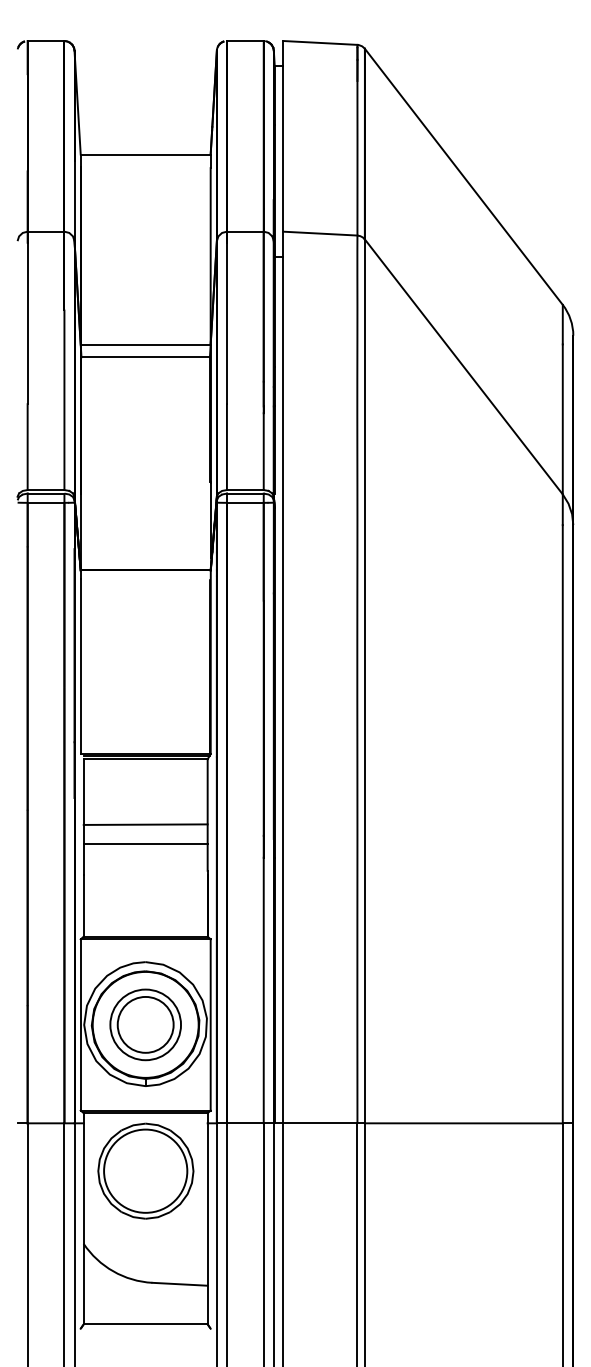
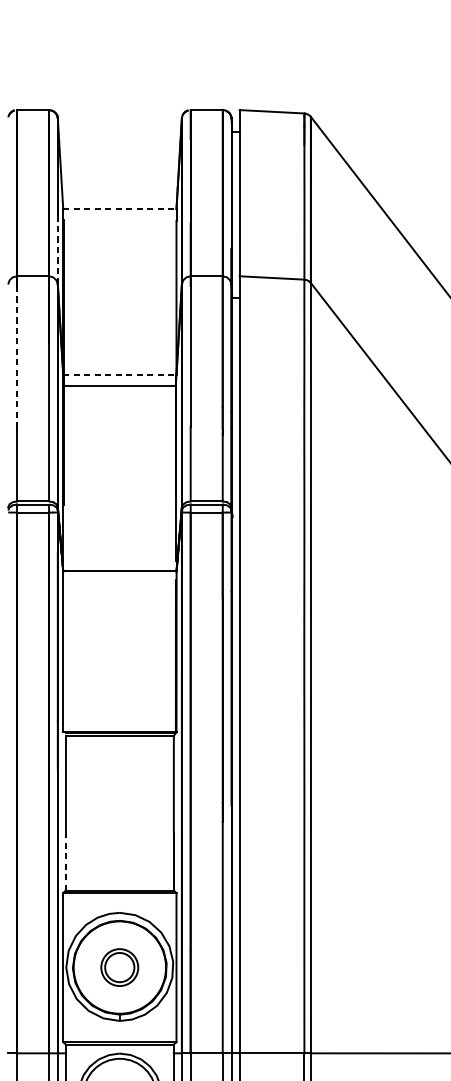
line: (145, 154) -> (119, 209), solid -> dashed
line: (74, 201) -> (57, 249), solid -> dashed
line: (27, 323) -> (16, 356), solid -> dashed
line: (145, 344) -> (119, 374), solid -> dashed
line: (145, 824) -> (119, 792), removed
line: (145, 844) -> (119, 810), removed
line: (83, 905) -> (65, 863), solid -> dashed
part: (145, 1024) -> (119, 967), size x0.6

